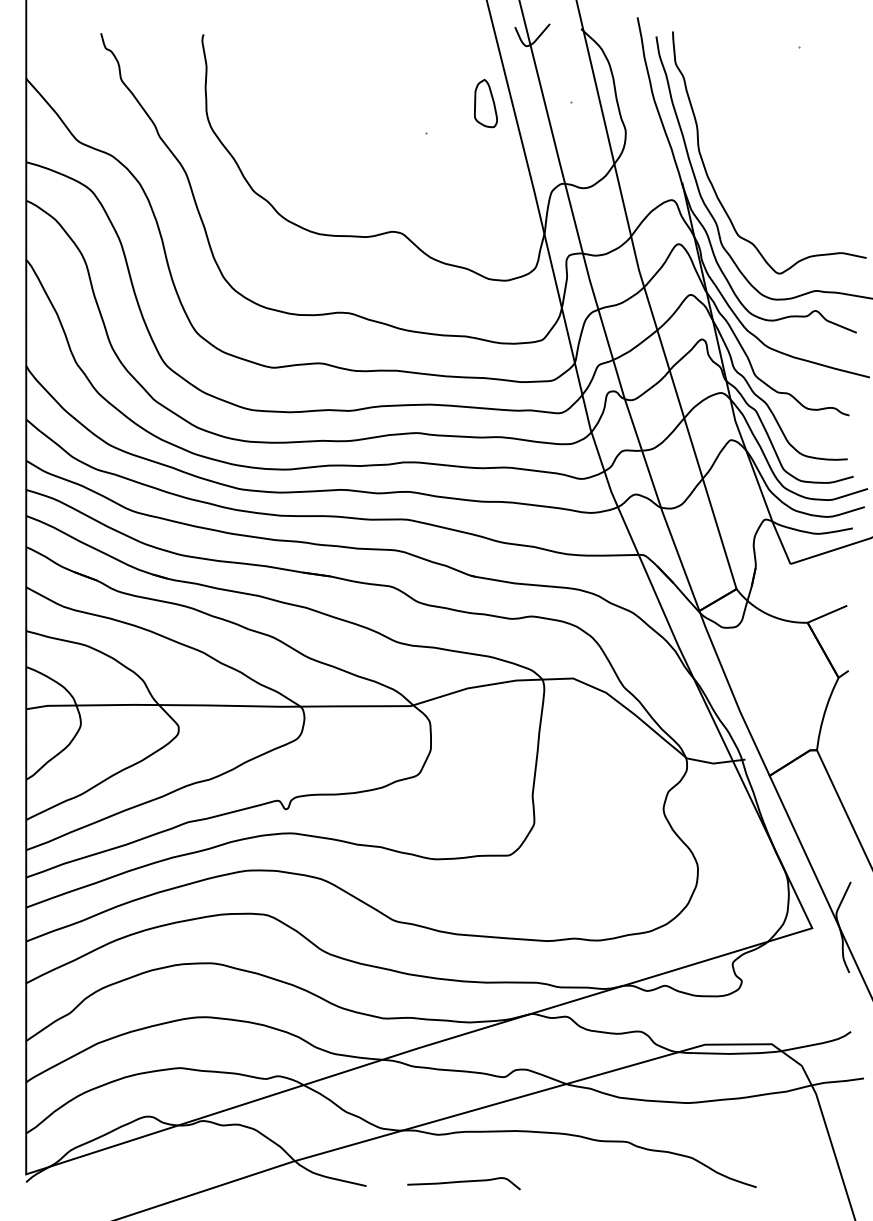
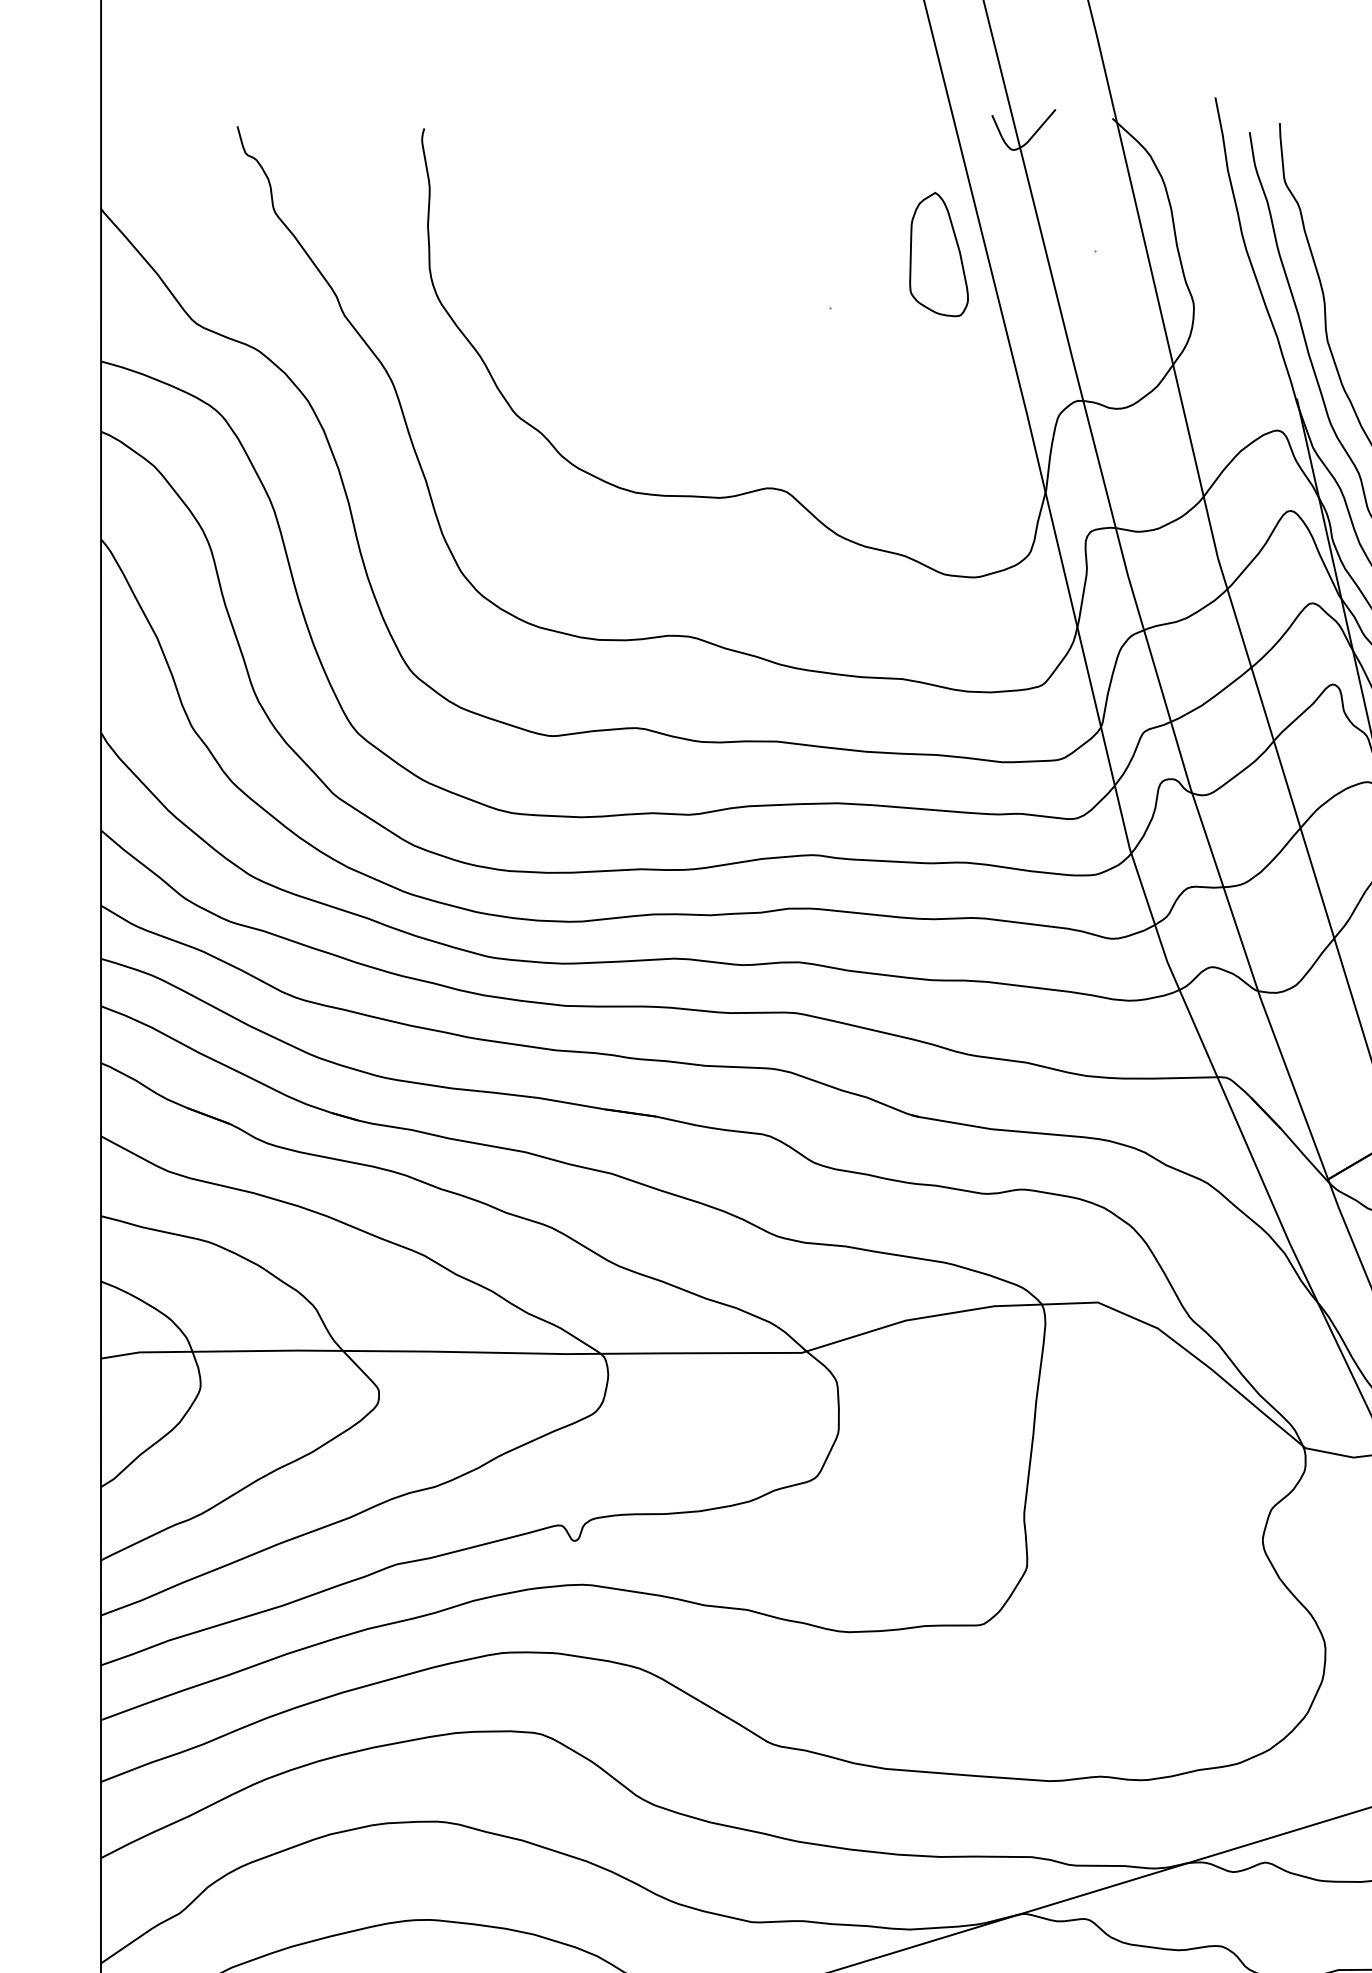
part: (485, 103) -> (938, 254), size x1.43

